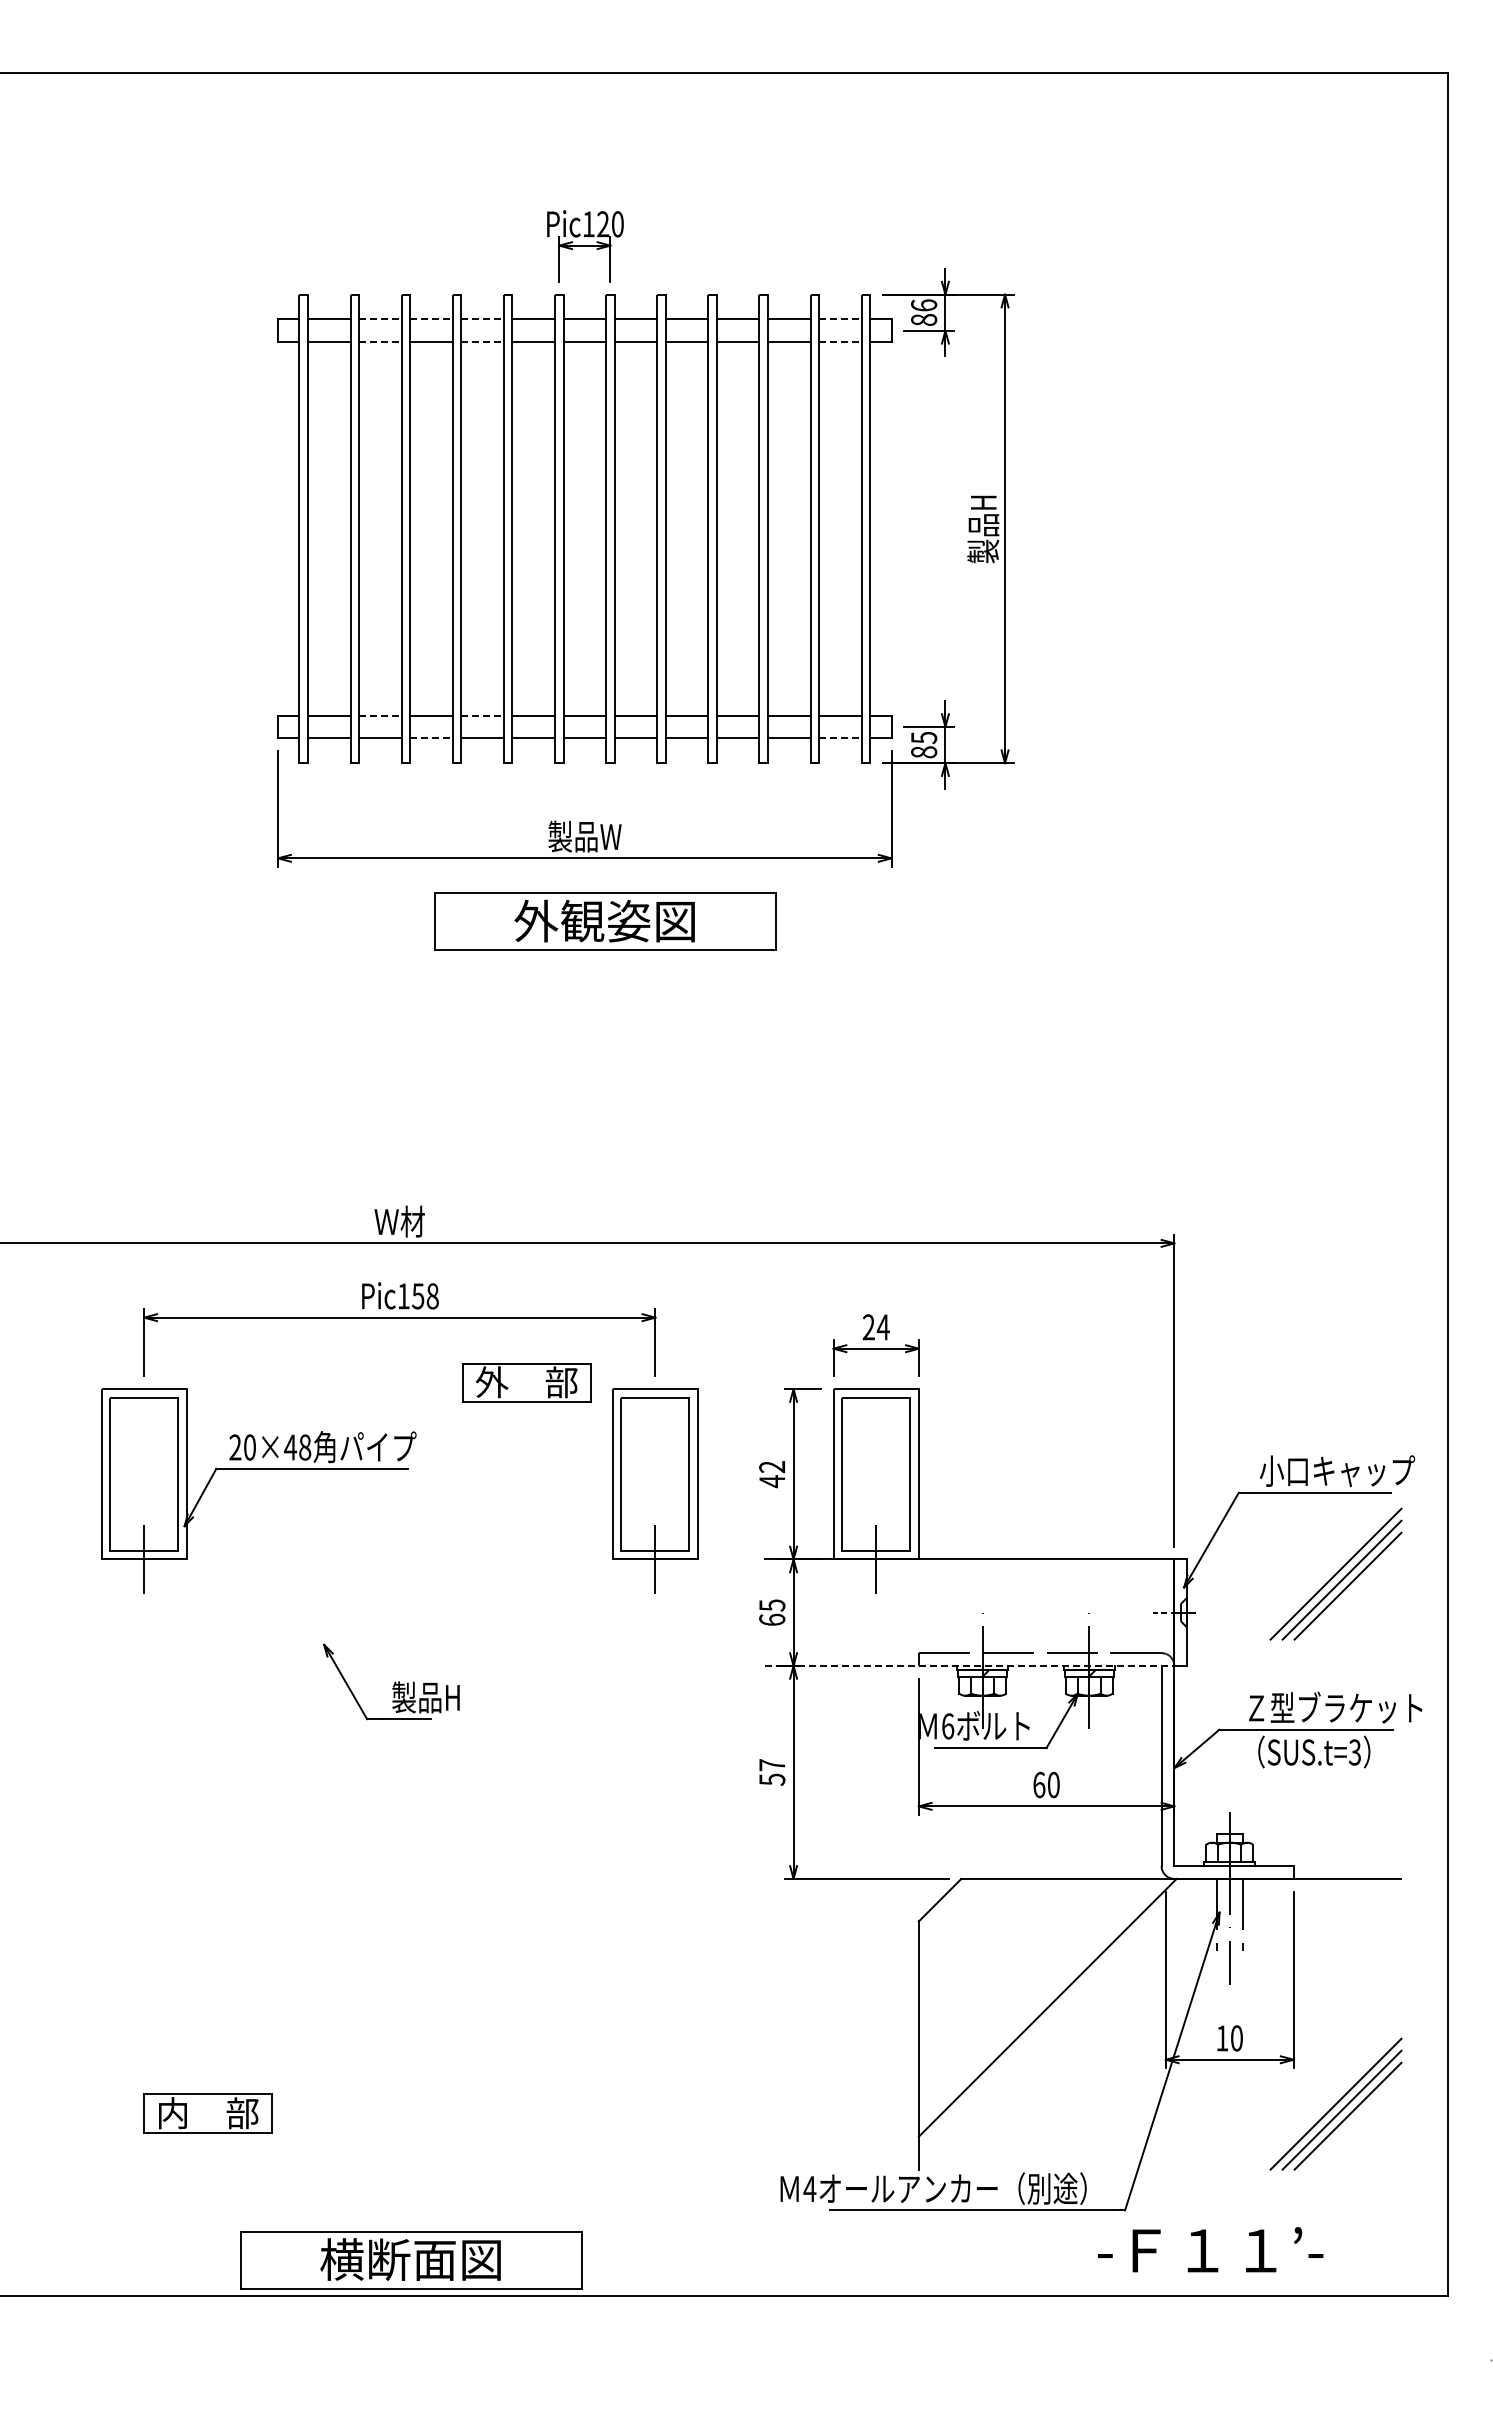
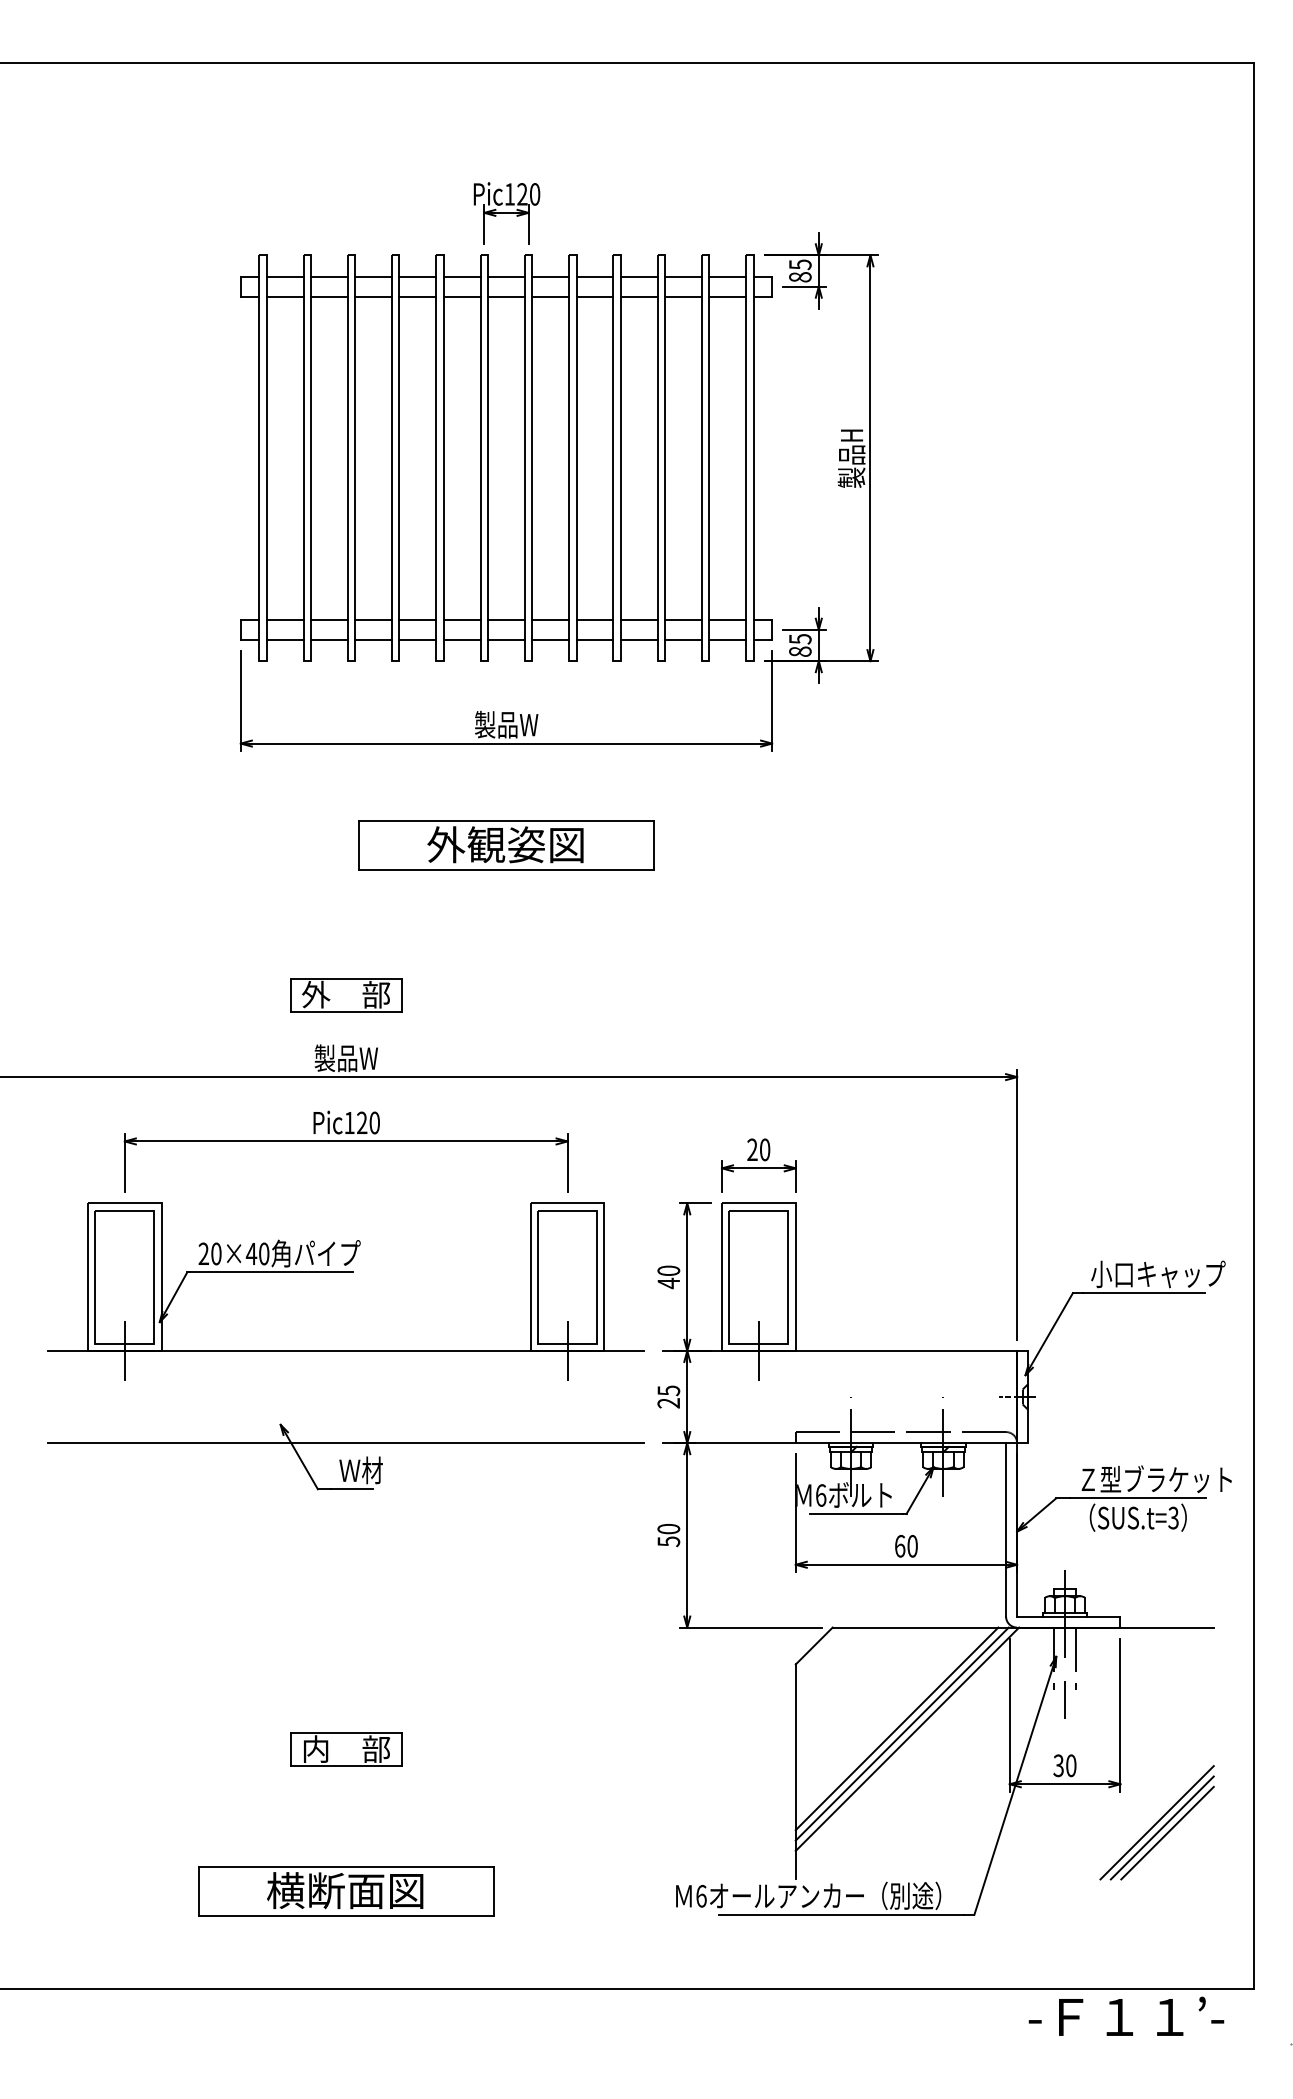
text: (924, 305) -> (800, 264), 86 -> 85
line: (380, 319) -> (329, 276), dashed -> solid
line: (432, 319) -> (374, 276), dashed -> solid
line: (483, 319) -> (418, 276), dashed -> solid
line: (840, 319) -> (727, 276), dashed -> solid
line: (380, 342) -> (329, 296), dashed -> solid
line: (483, 342) -> (418, 296), dashed -> solid
line: (840, 342) -> (727, 296), dashed -> solid
line: (380, 715) -> (329, 619), dashed -> solid
line: (483, 715) -> (418, 619), dashed -> solid
line: (432, 738) -> (374, 639), dashed -> solid
line: (840, 738) -> (727, 639), dashed -> solid
part: (605, 921) -> (506, 845), moved
text: (399, 1221) -> (345, 1058), Ｗ材 -> 製品W
text: (425, 1296) -> (368, 1123), Pic158 -> Pic120
text: (882, 1327) -> (764, 1149), 24 -> 20
part: (526, 1382) -> (345, 994), moved
text: (305, 1447) -> (264, 1253), 20×48 -> 20×40
text: (772, 1467) -> (669, 1271), 42 -> 40
line: (399, 1559) -> (345, 1350), added
part: (1335, 1573) -> (1156, 1363), removed
text: (772, 1619) -> (669, 1402), 65 -> 25
line: (399, 1665) -> (345, 1442), added
line: (970, 1665) -> (840, 1442), dashed -> solid
text: (425, 1697) -> (368, 1470), 製品H -> Ｗ材
text: (772, 1765) -> (669, 1529), 57 -> 50
line: (1035, 1995) -> (896, 1728), added
line: (1041, 2001) -> (902, 1733), added
text: (1222, 2038) -> (1058, 1765), 10 -> 30
part: (207, 2113) -> (345, 1749), moved
text: (809, 2189) -> (701, 1896), 4 -> 6
text: (1210, 2249) -> (1126, 2016), moved
part: (411, 2260) -> (345, 1891), moved

